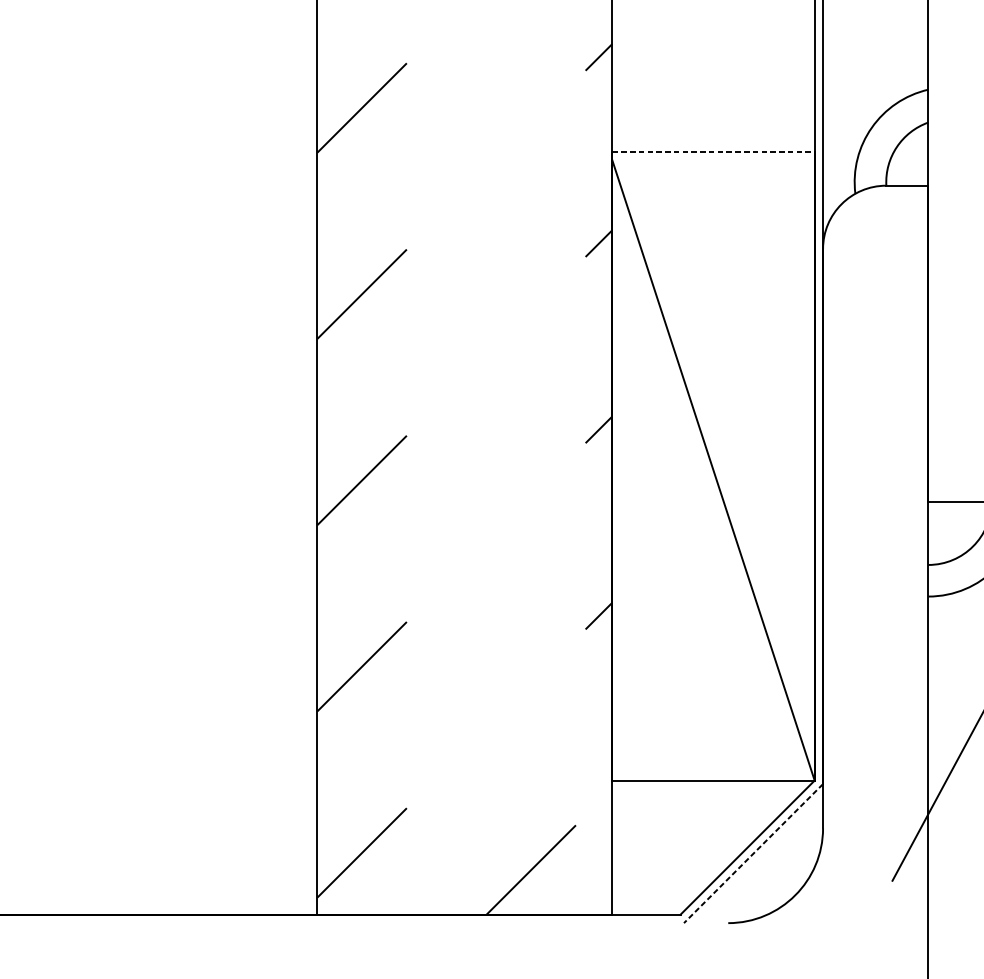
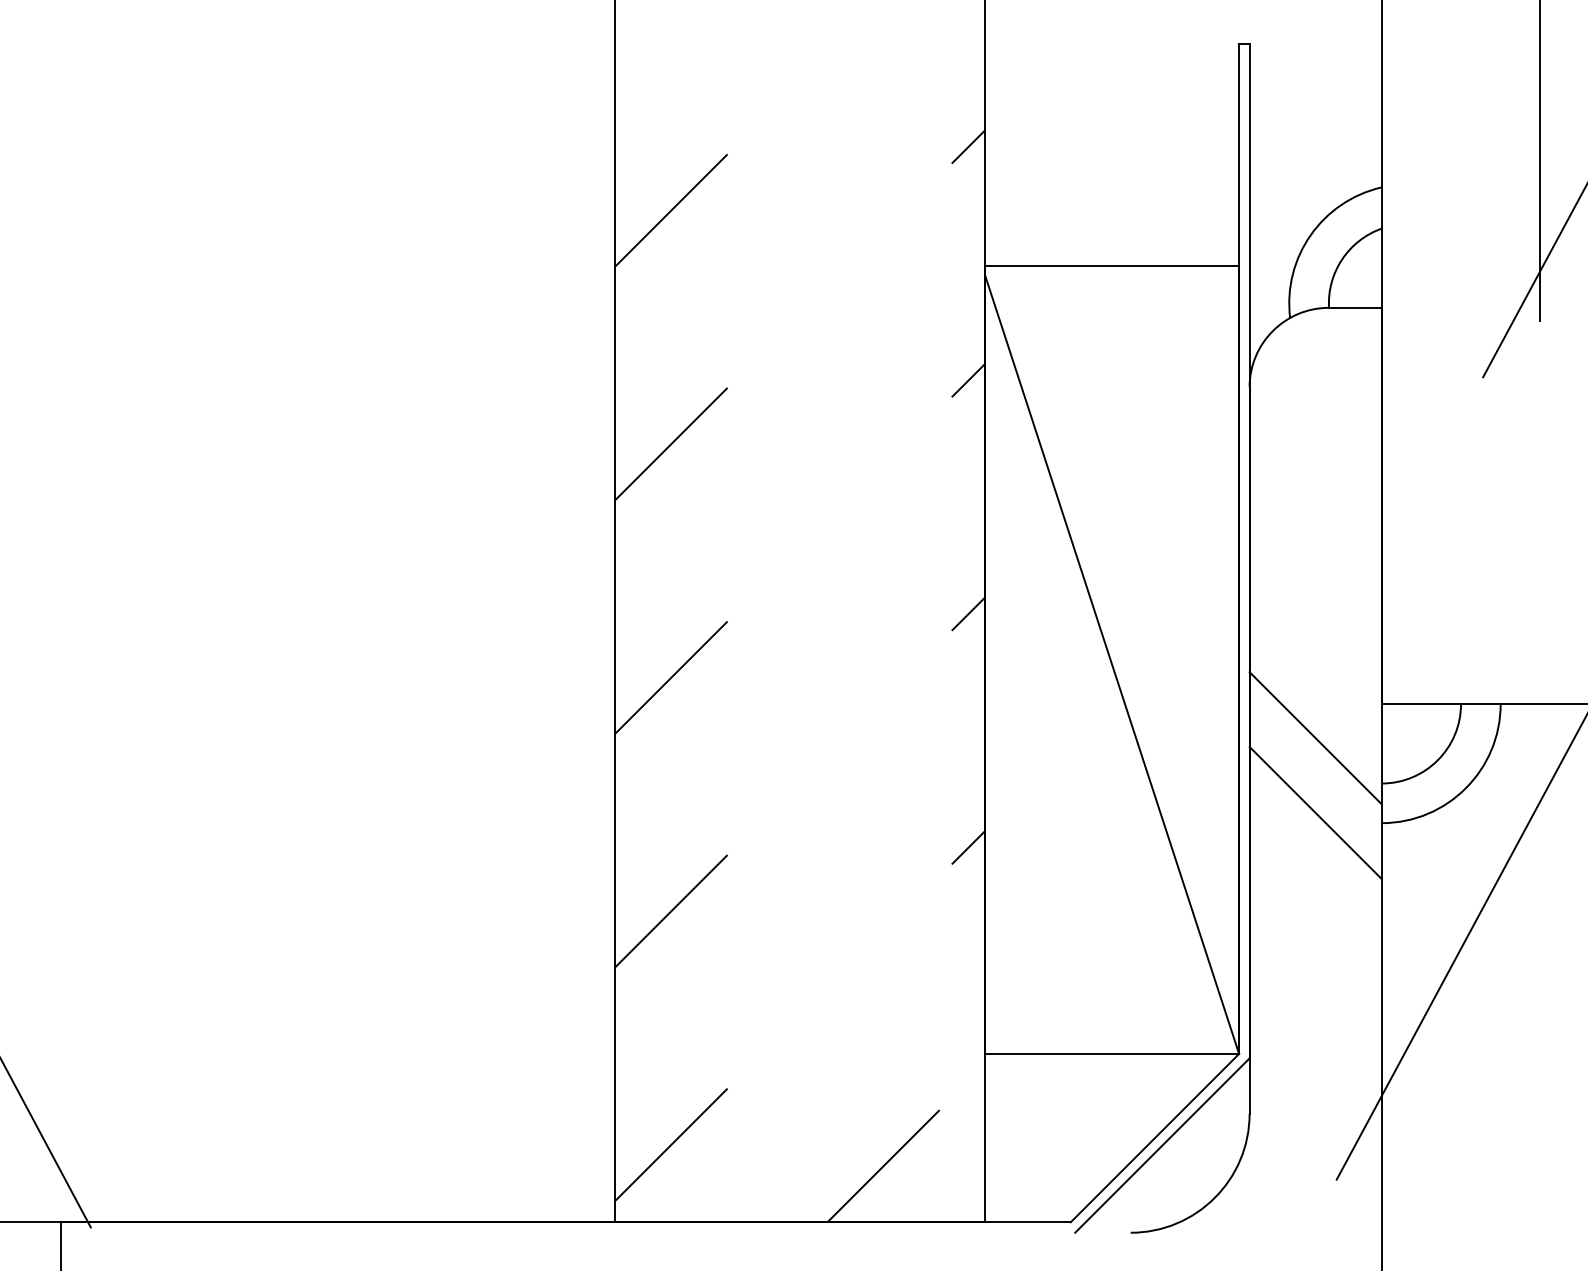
line: (713, 151) -> (1112, 265), dashed -> solid
line: (875, 529) -> (1315, 738), added
line: (875, 588) -> (1315, 812), added
line: (753, 853) -> (1162, 1145), dashed -> solid

